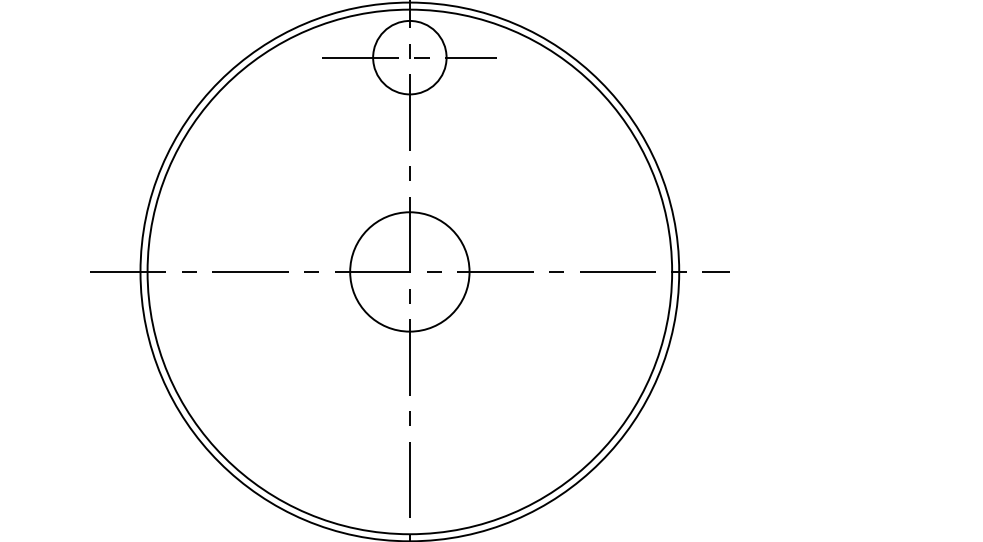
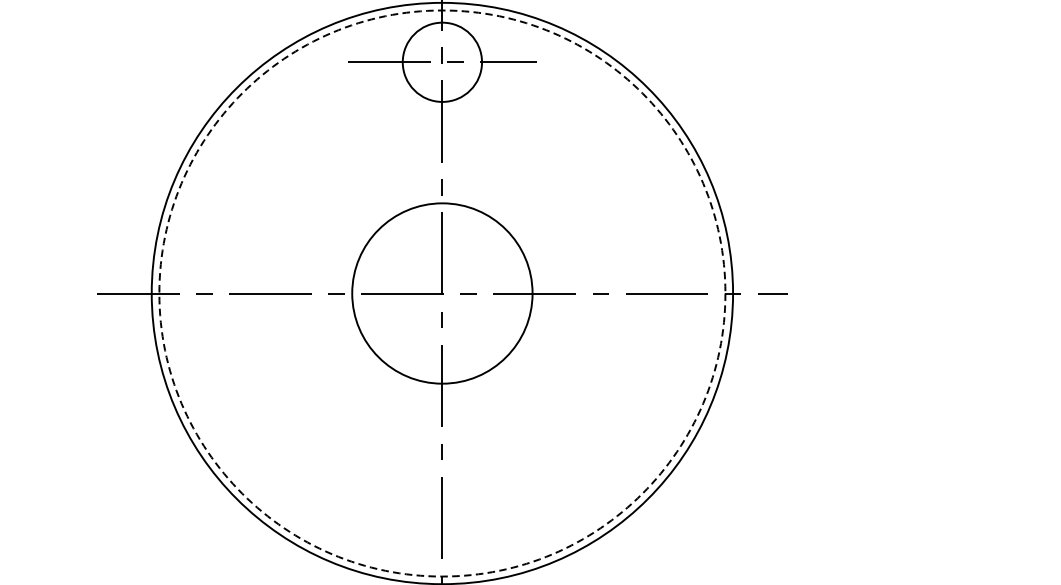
circle: (409, 271) -> (442, 293), size x1.4
circle: (409, 271) -> (442, 293), solid -> dashed

